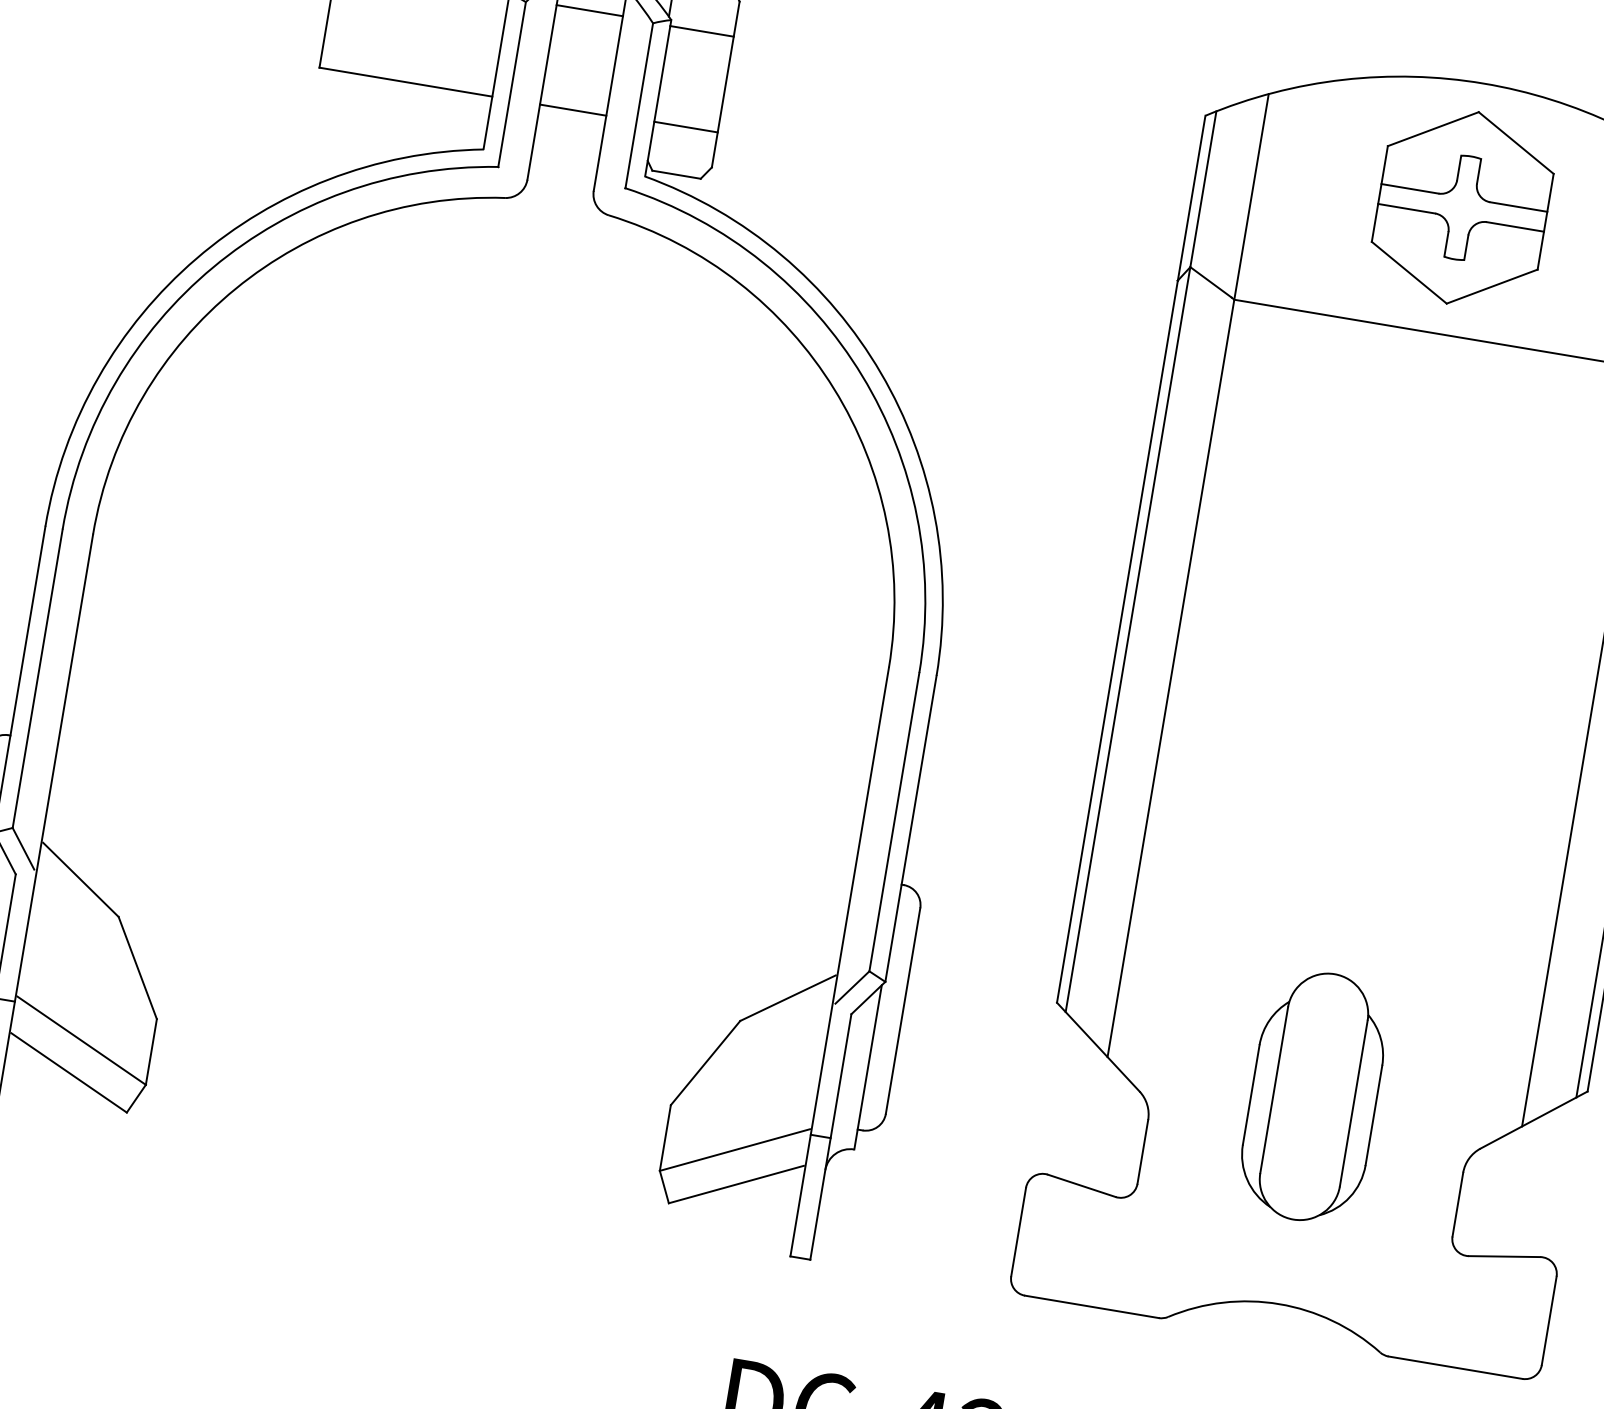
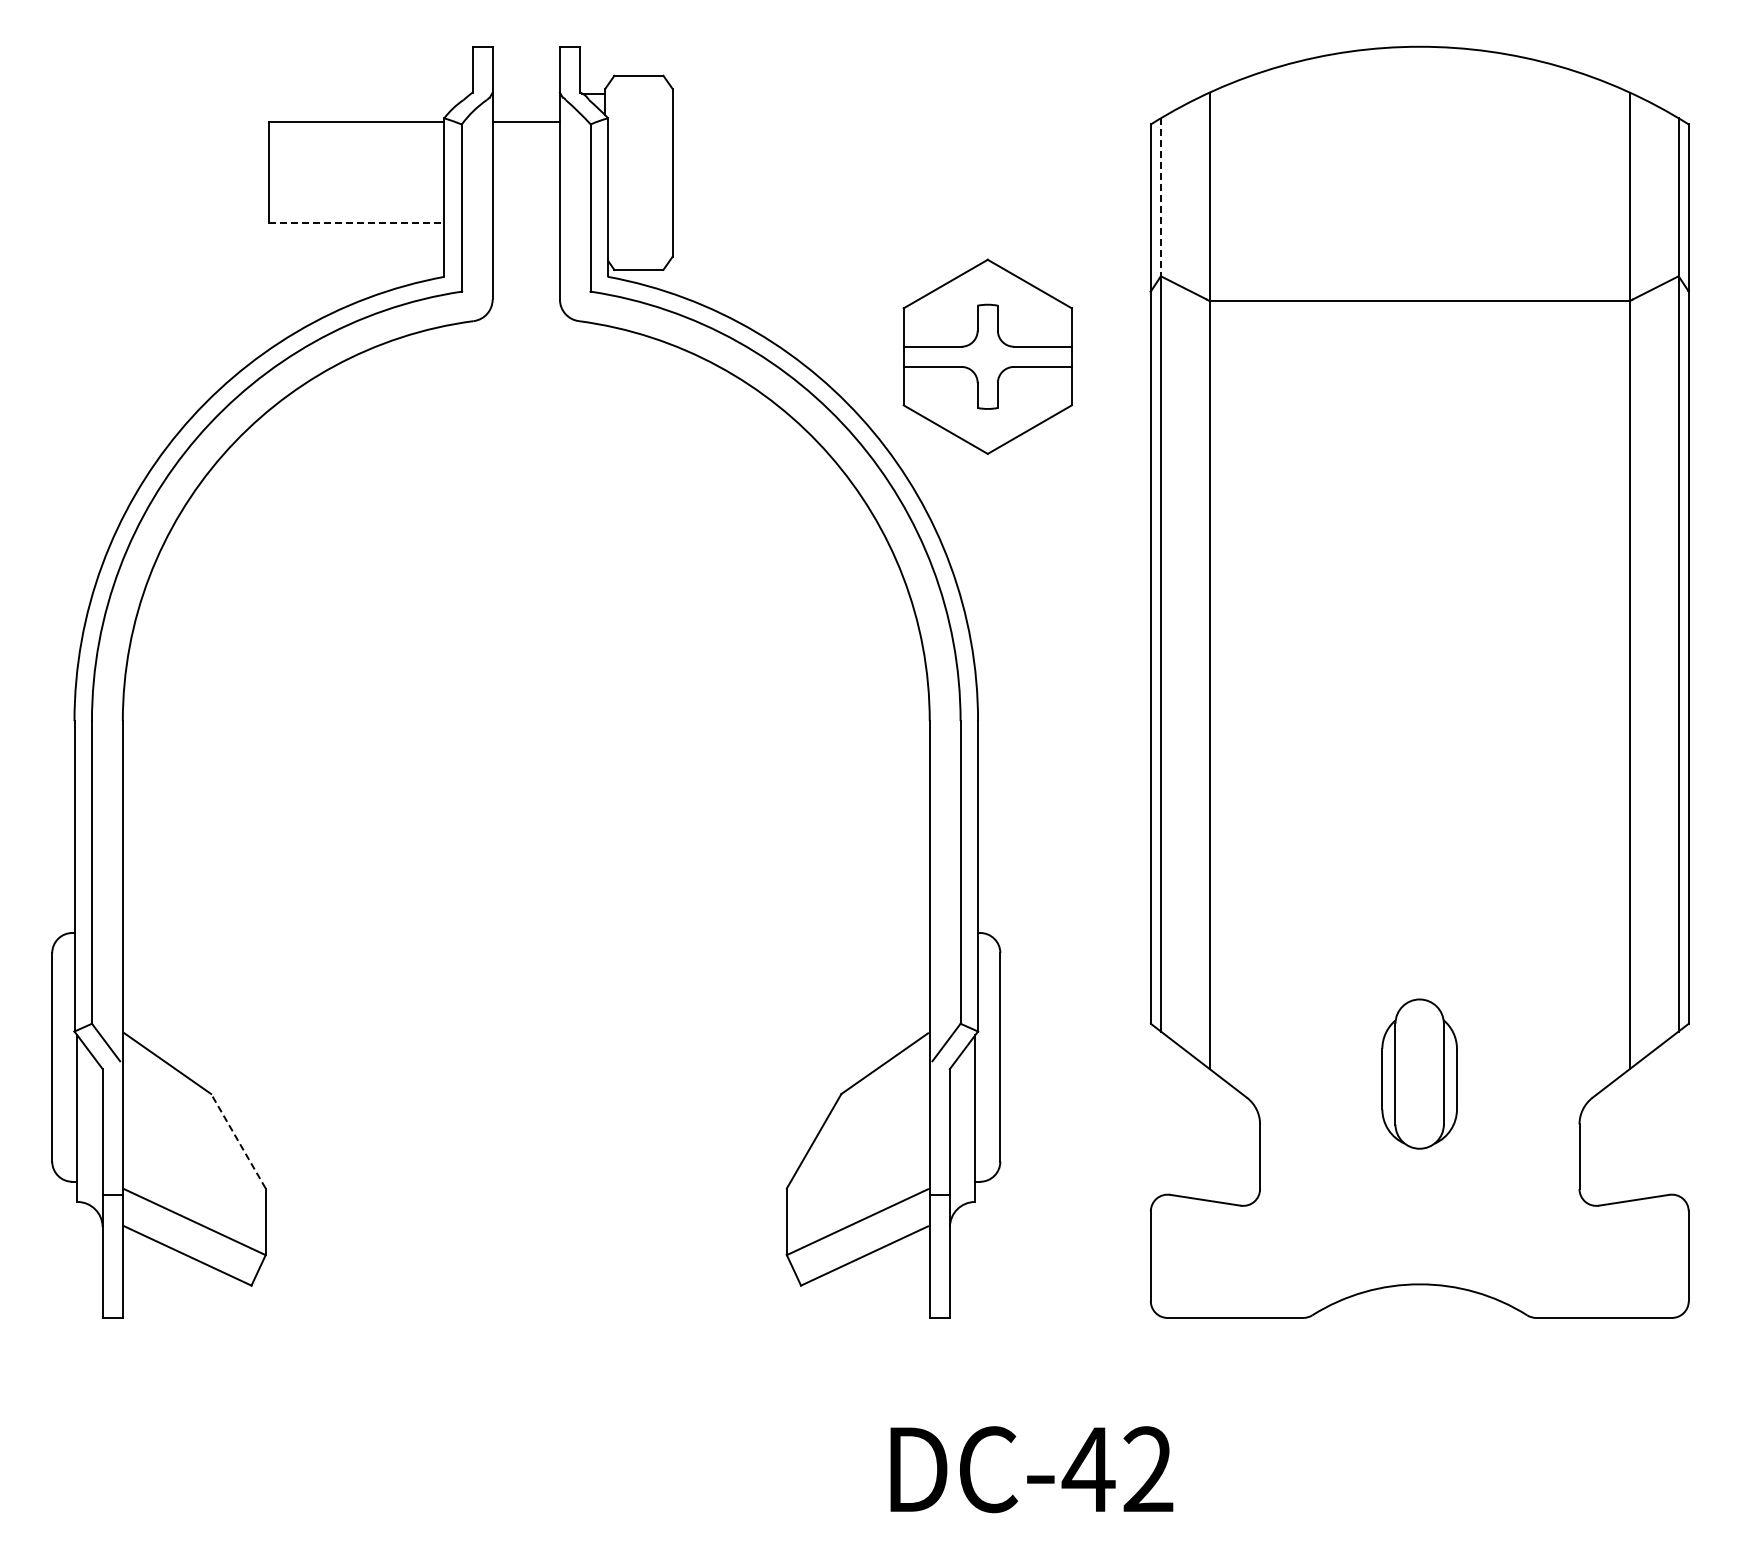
line: (702, 31) -> (640, 124), removed
line: (405, 82) -> (356, 223), solid -> dashed
line: (572, 110) -> (525, 223), removed
line: (686, 127) -> (640, 221), removed
line: (1202, 189) -> (1160, 197), solid -> dashed
part: (1462, 207) -> (987, 356), moved
line: (137, 968) -> (238, 1141), solid -> dashed
part: (1313, 1096) -> (1419, 1073), size x0.6

